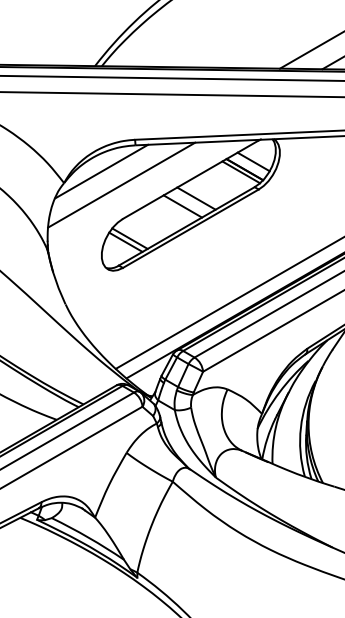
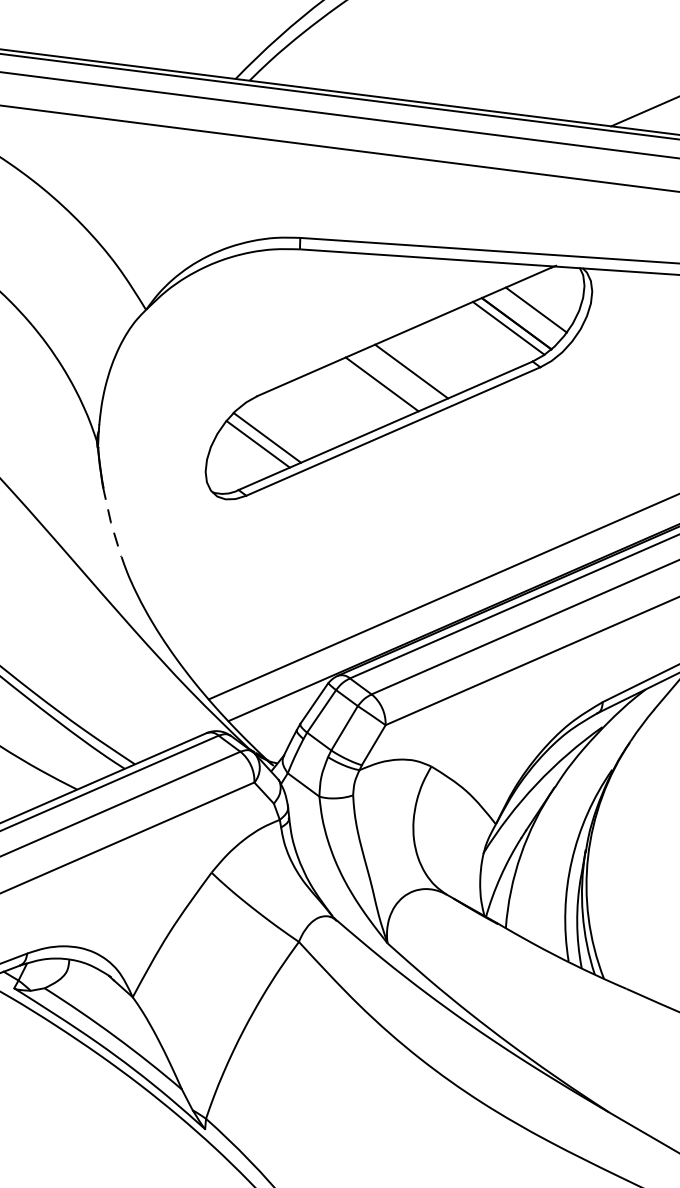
line: (101, 171) -> (224, 294), removed
line: (121, 184) -> (262, 325), removed
line: (58, 288) -> (110, 522), solid -> dashed

